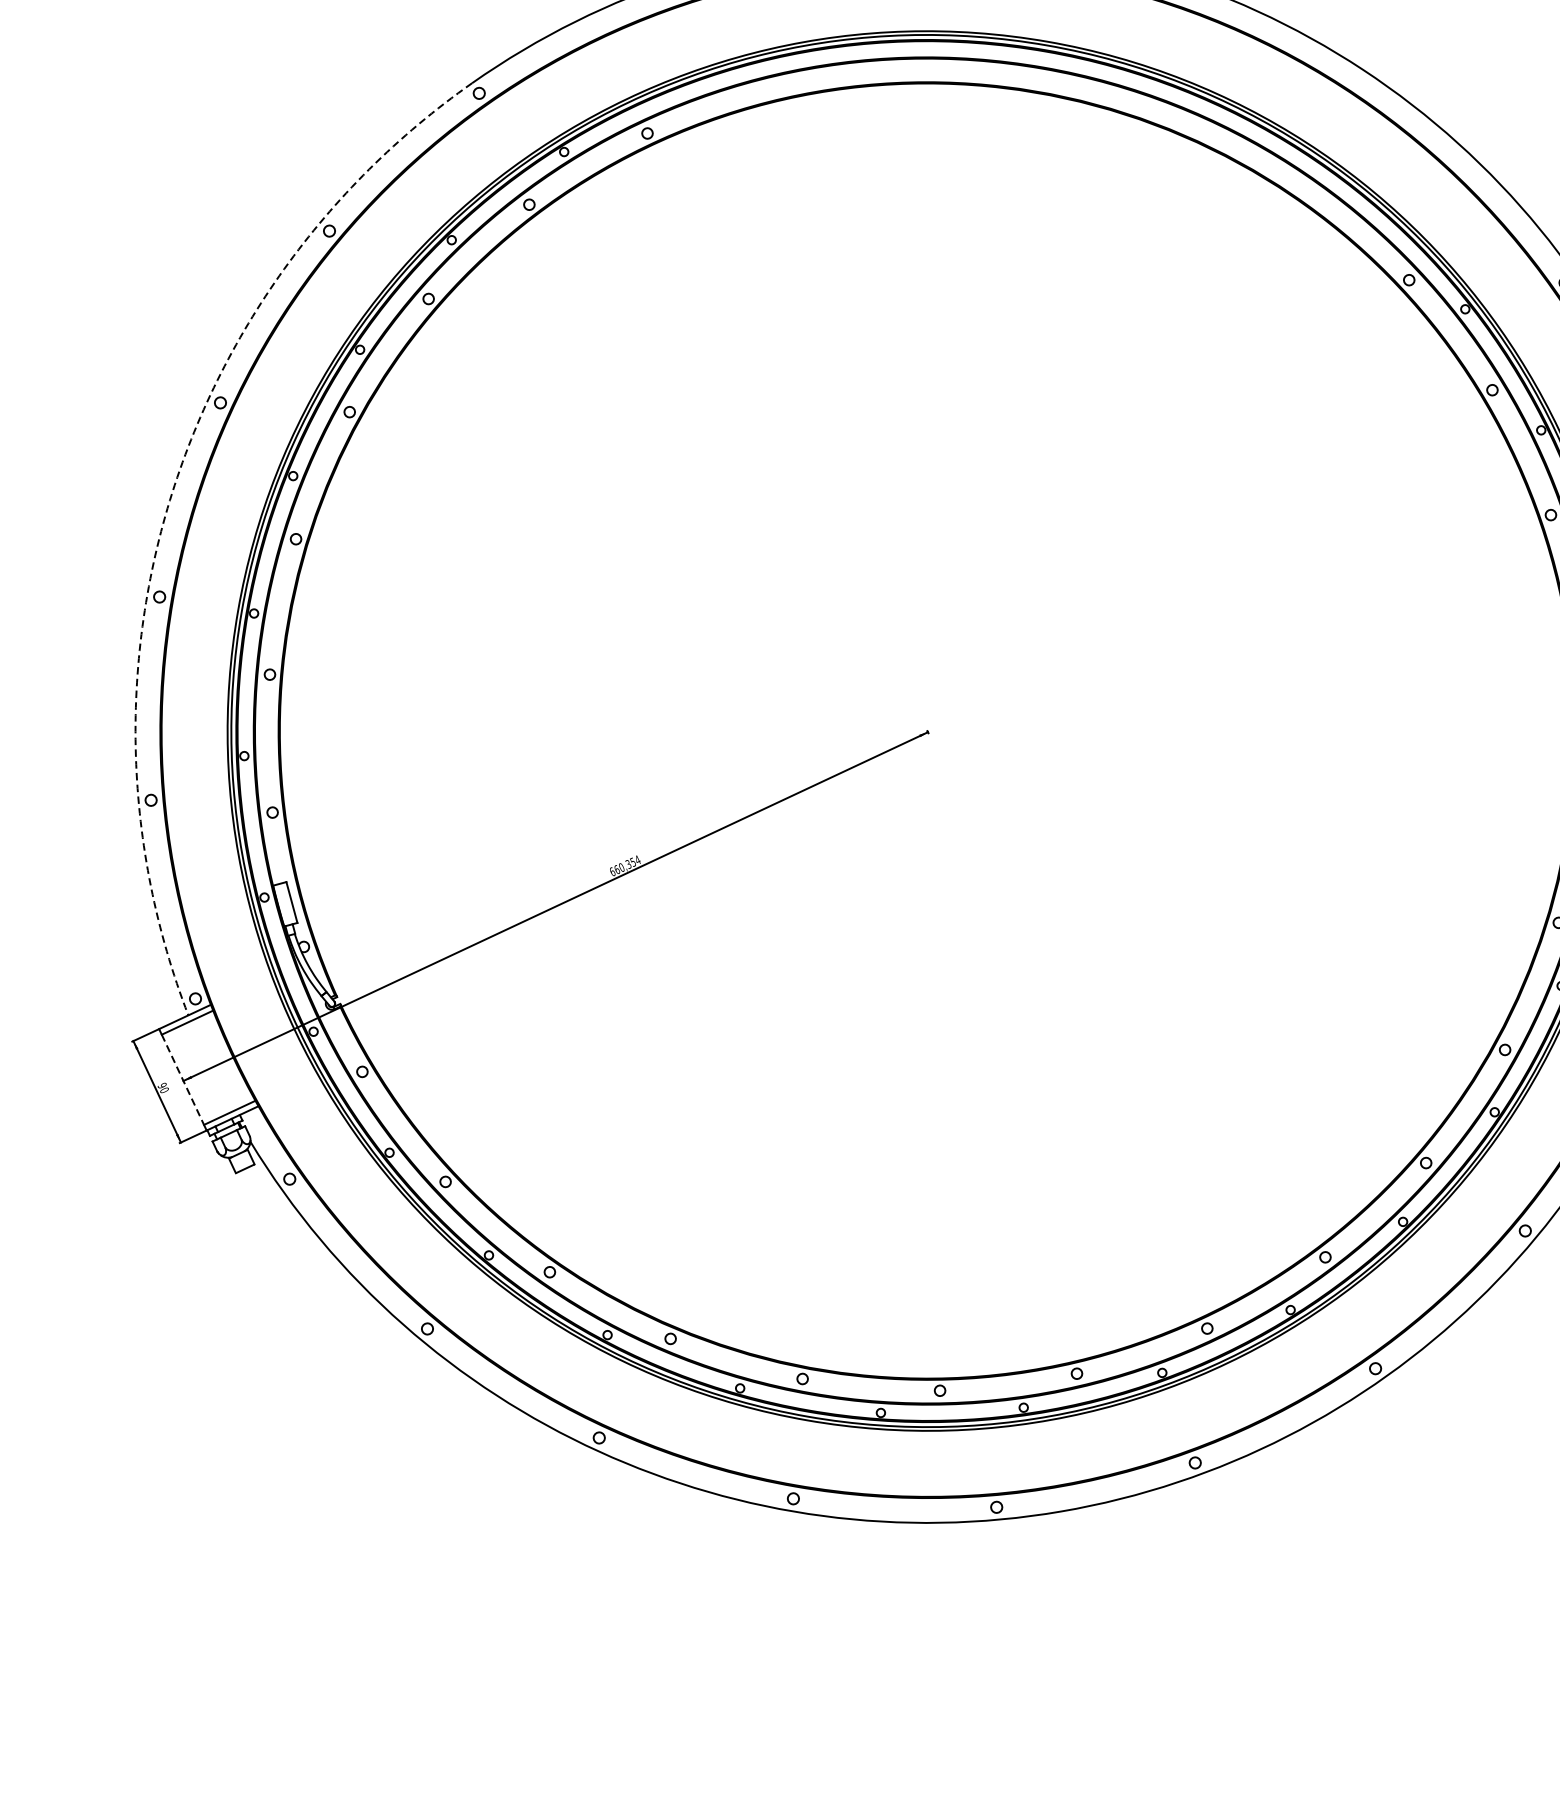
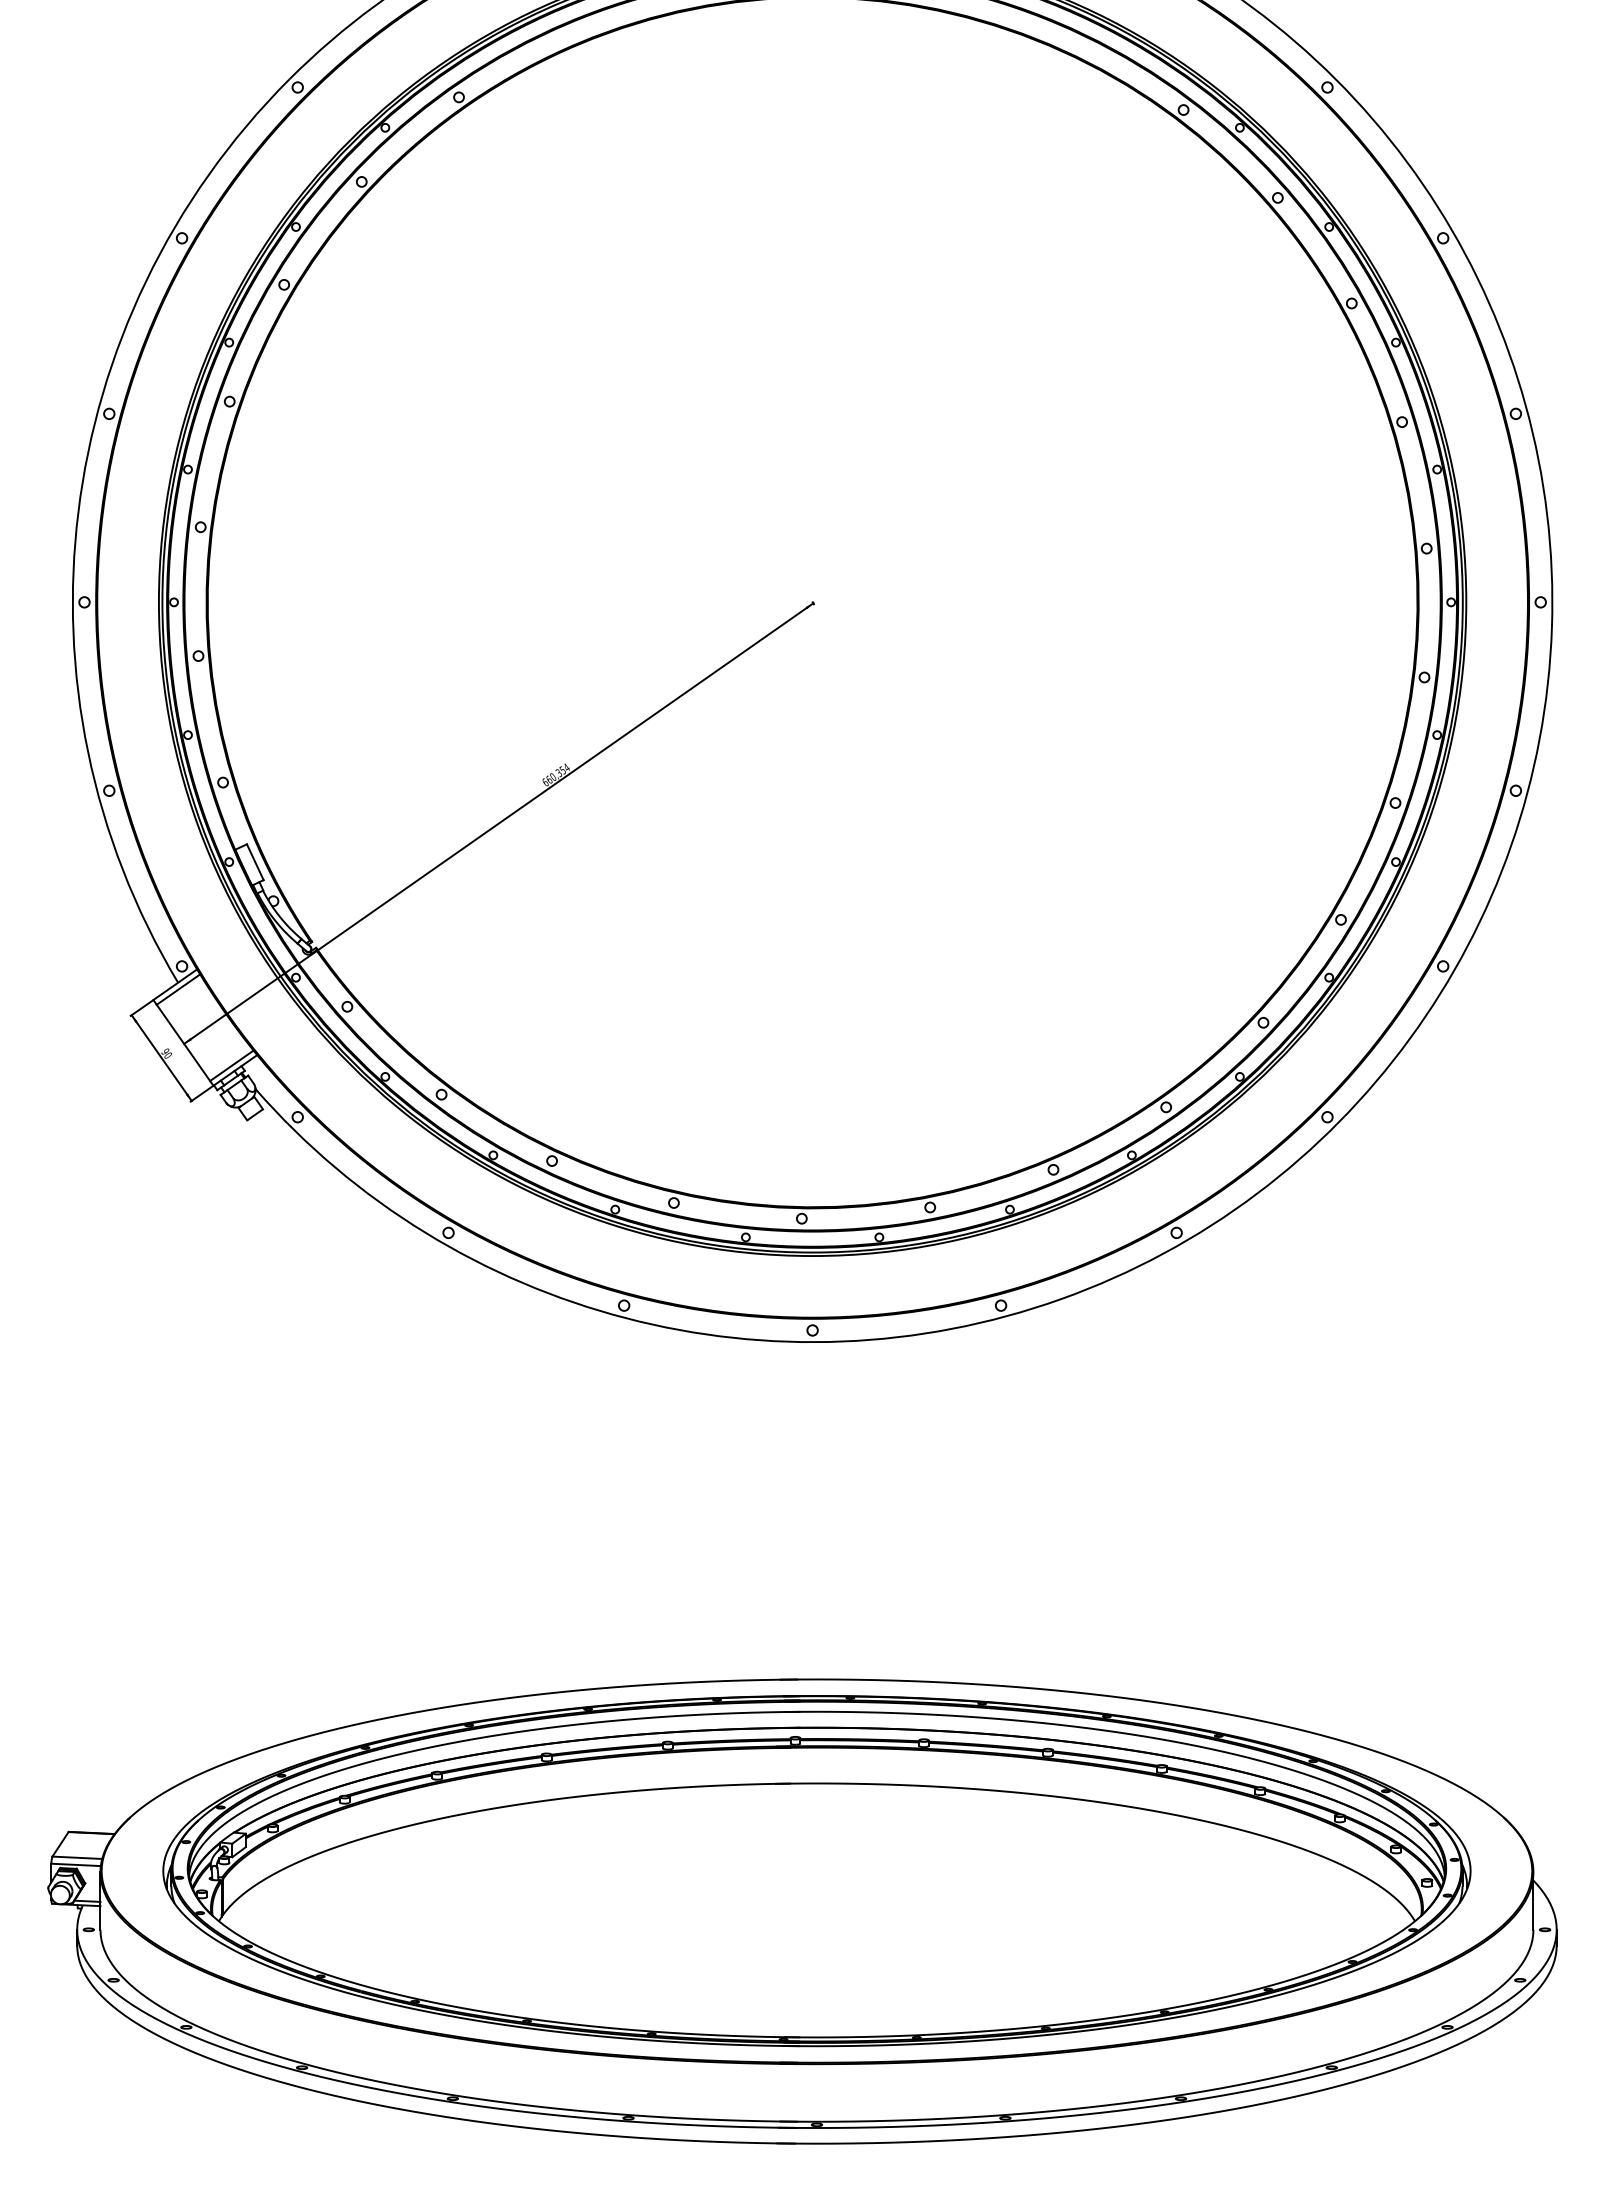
arc: (170, 500) -> (78, 511), dashed -> solid
line: (183, 1079) -> (183, 1042), dashed -> solid

